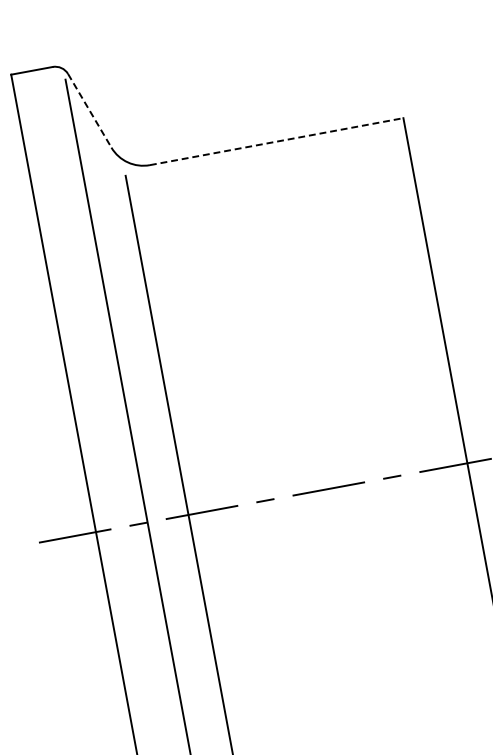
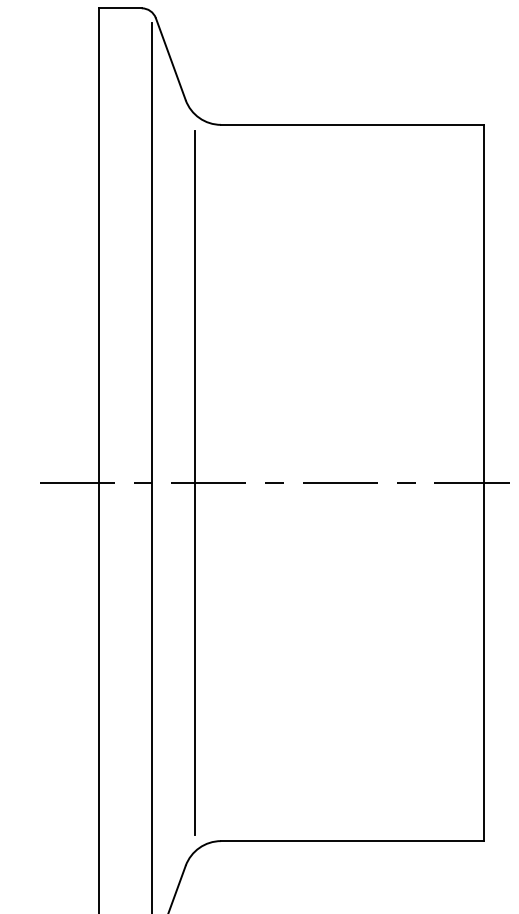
line: (89, 111) -> (170, 59), dashed -> solid
line: (276, 141) -> (352, 124), dashed -> solid

